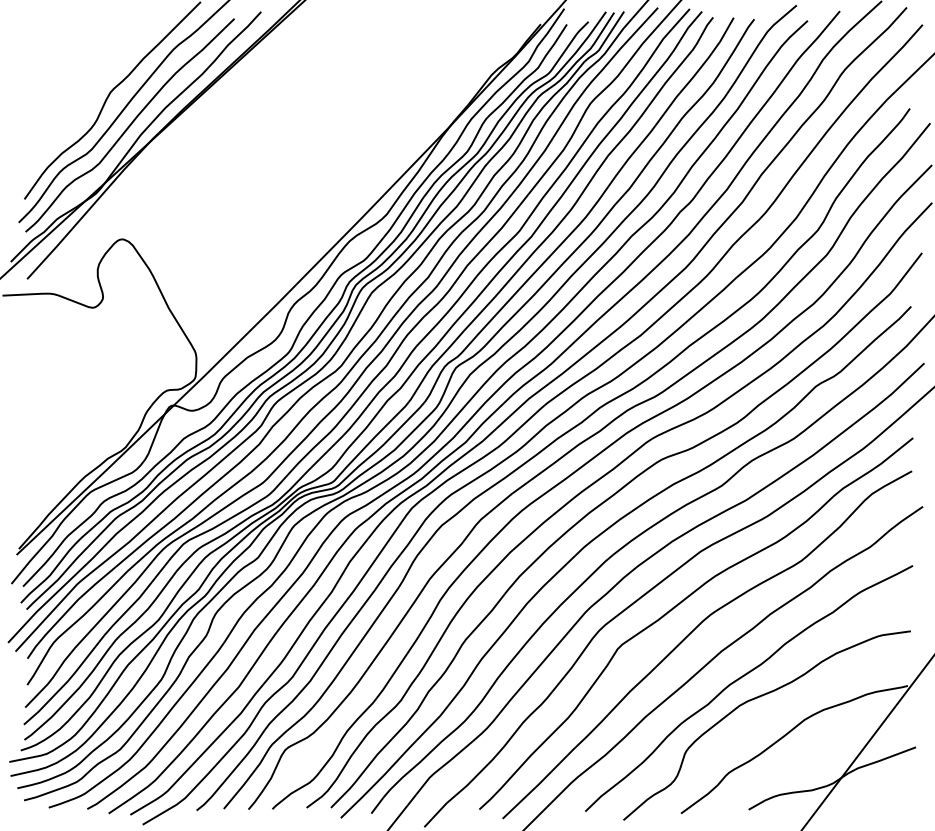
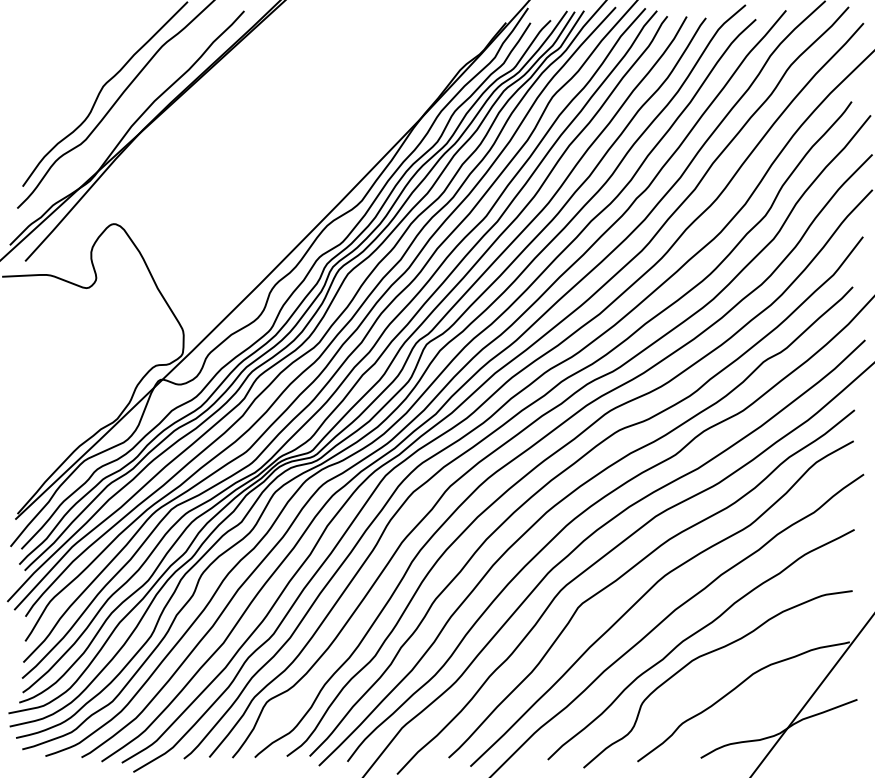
curve: (129, 125) -> (121, 117), removed

